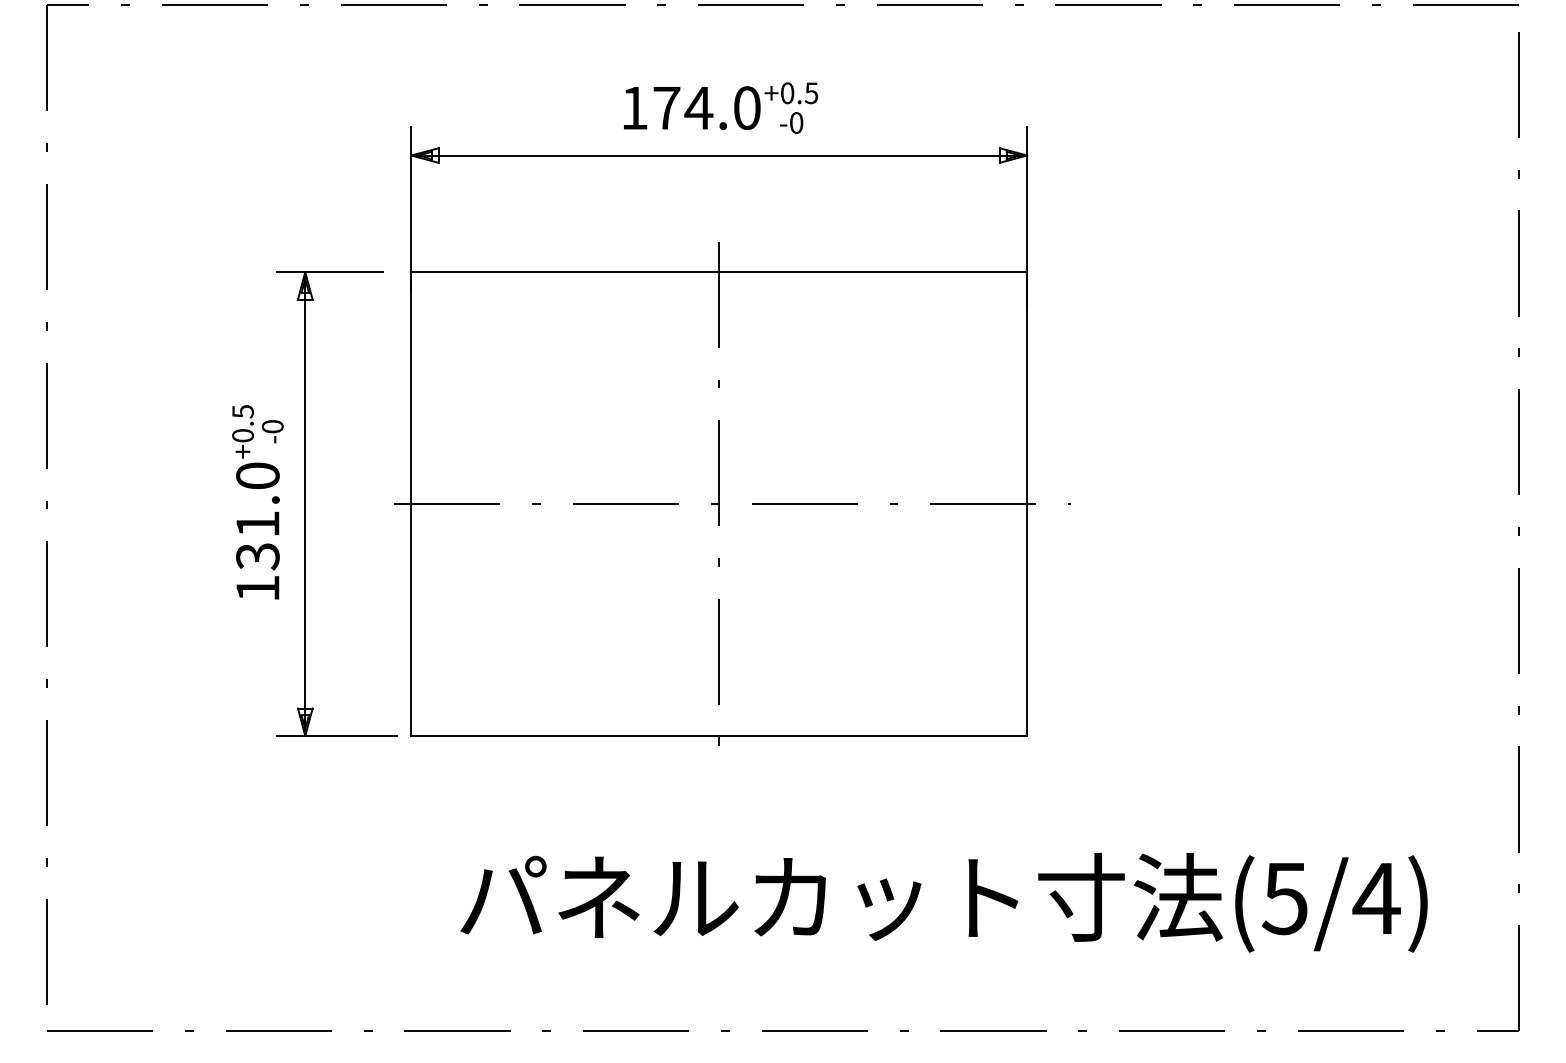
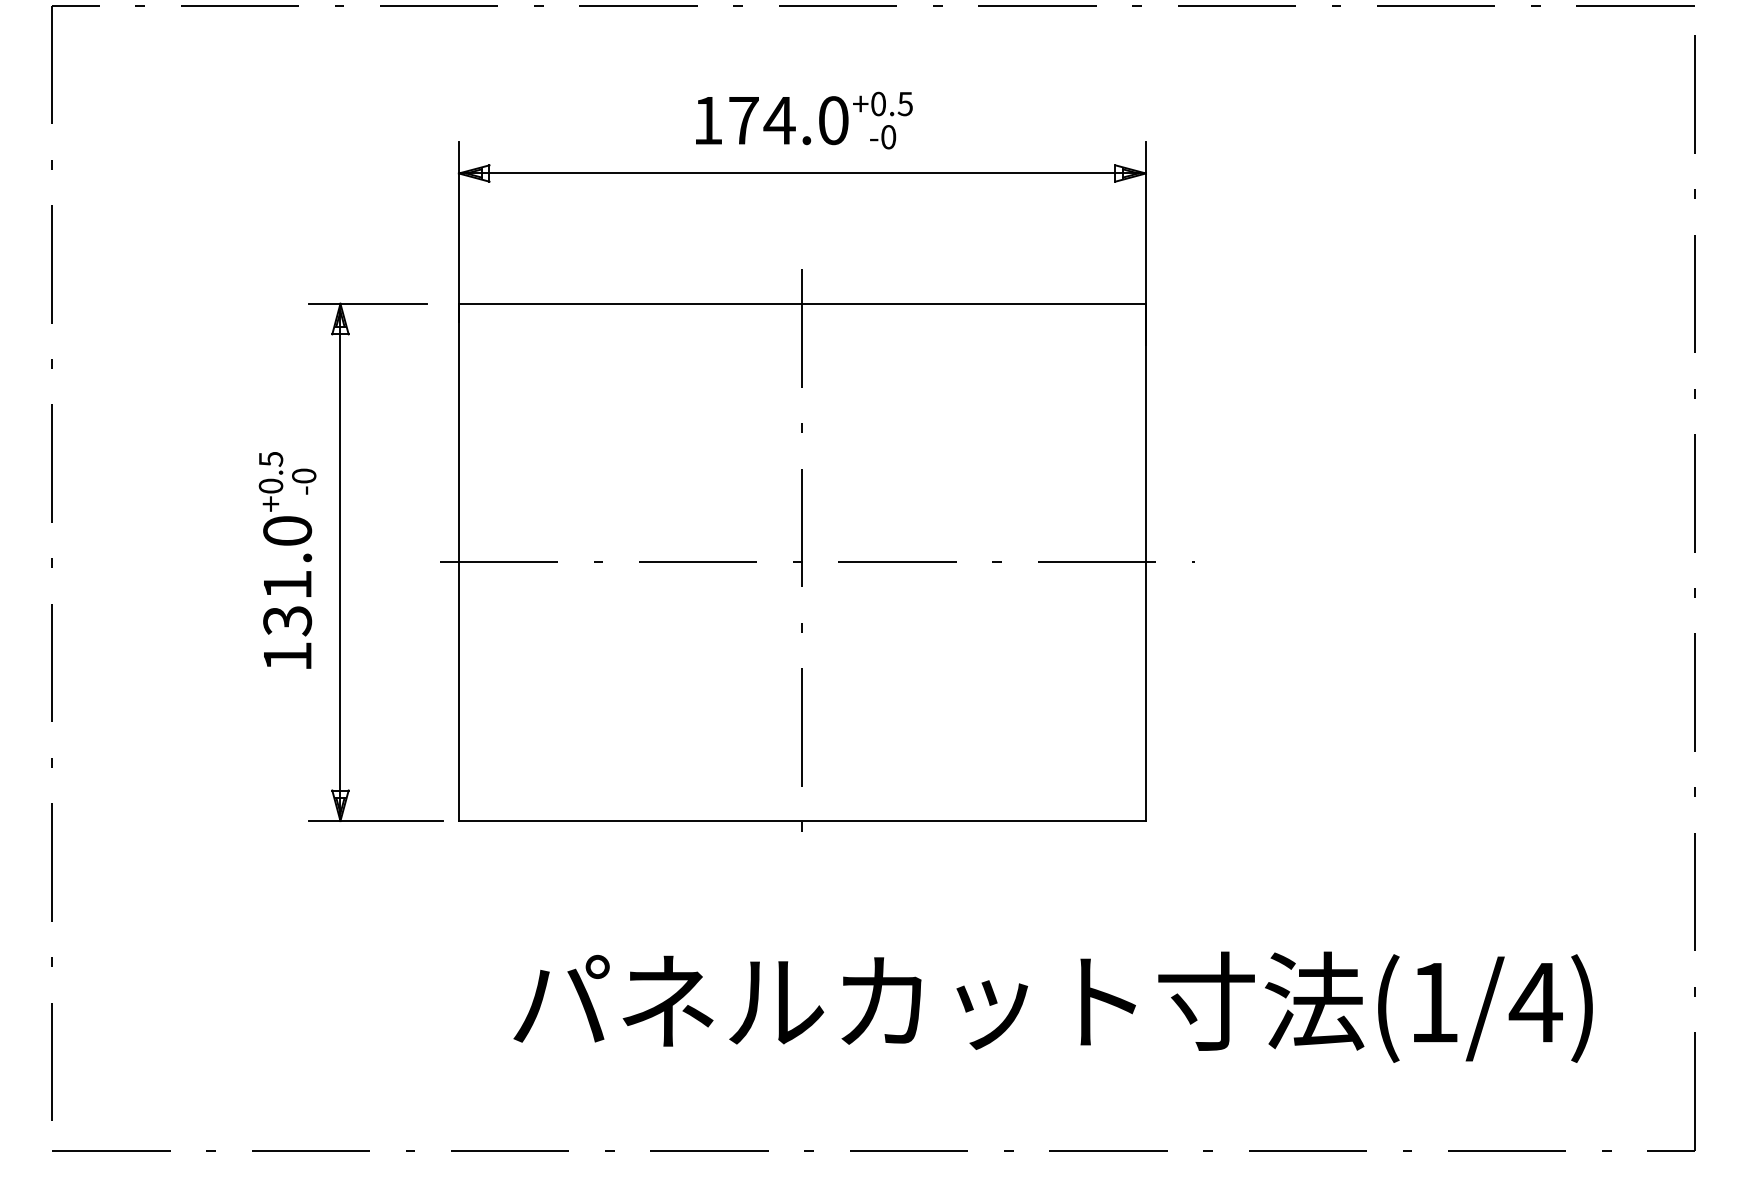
text: (1284, 899) -> (1433, 1003), (5/4) -> (1/4)

